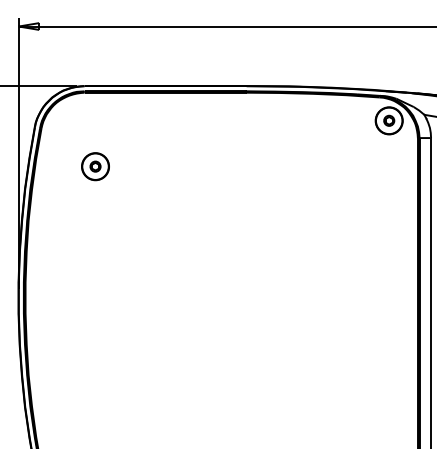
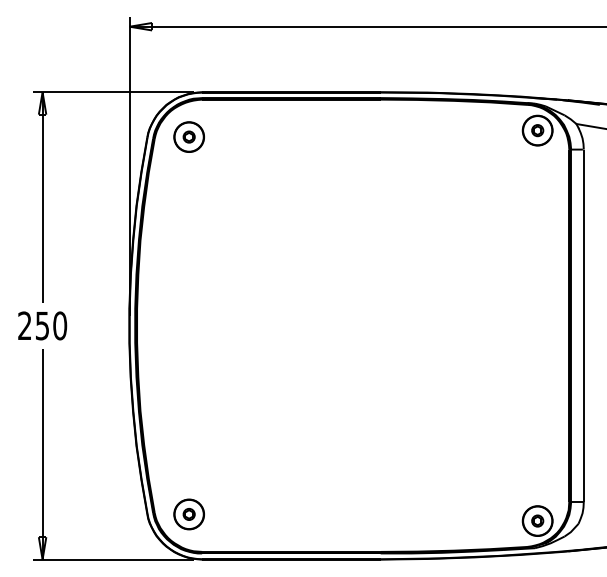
part: (94, 166) -> (188, 136), moved

